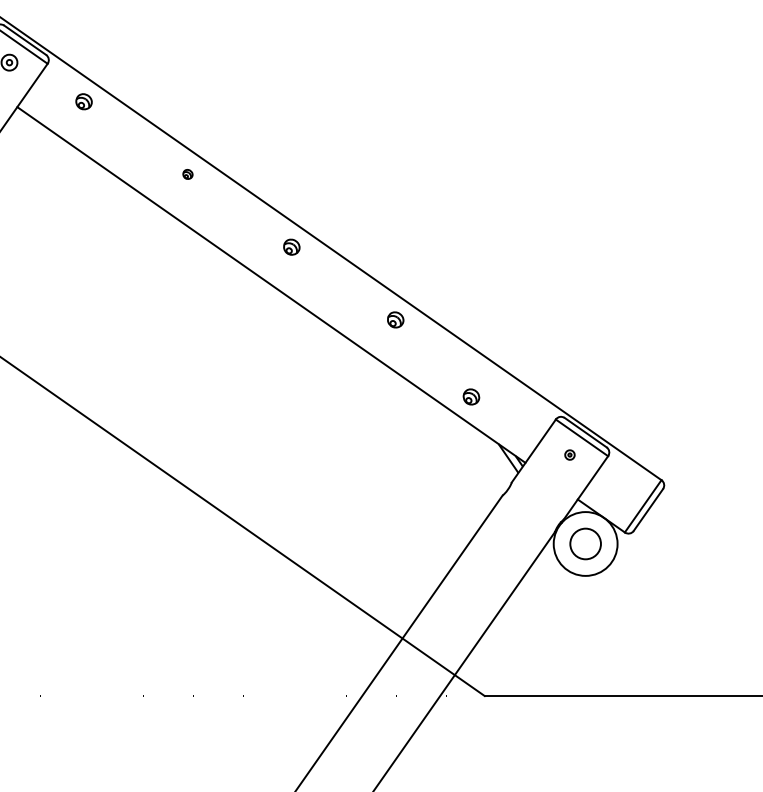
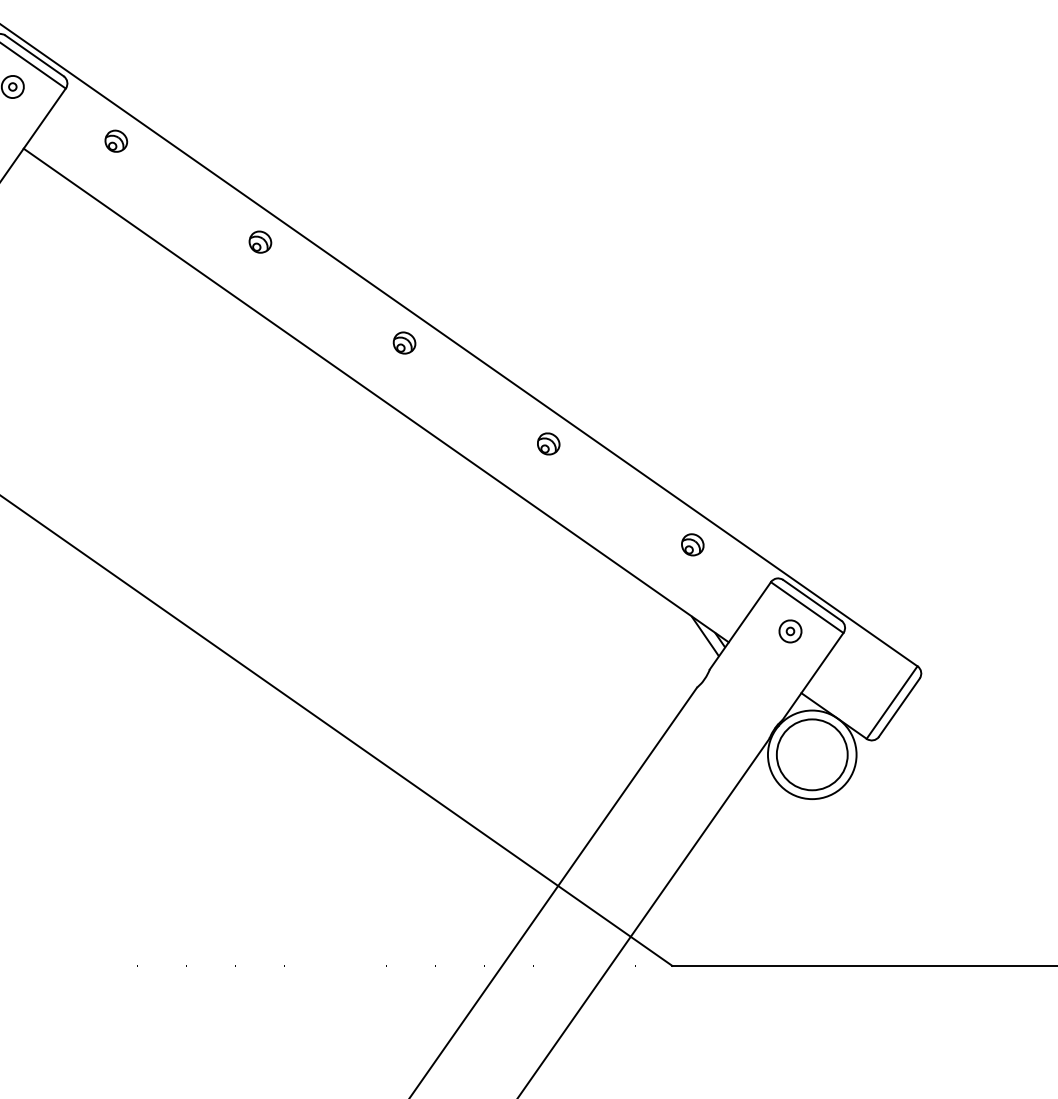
part: (187, 174) -> (260, 241), size x1.67
part: (471, 396) -> (692, 544), moved
part: (569, 455) -> (790, 631), size x1.67
circle: (585, 543) -> (811, 754), size x1.67

